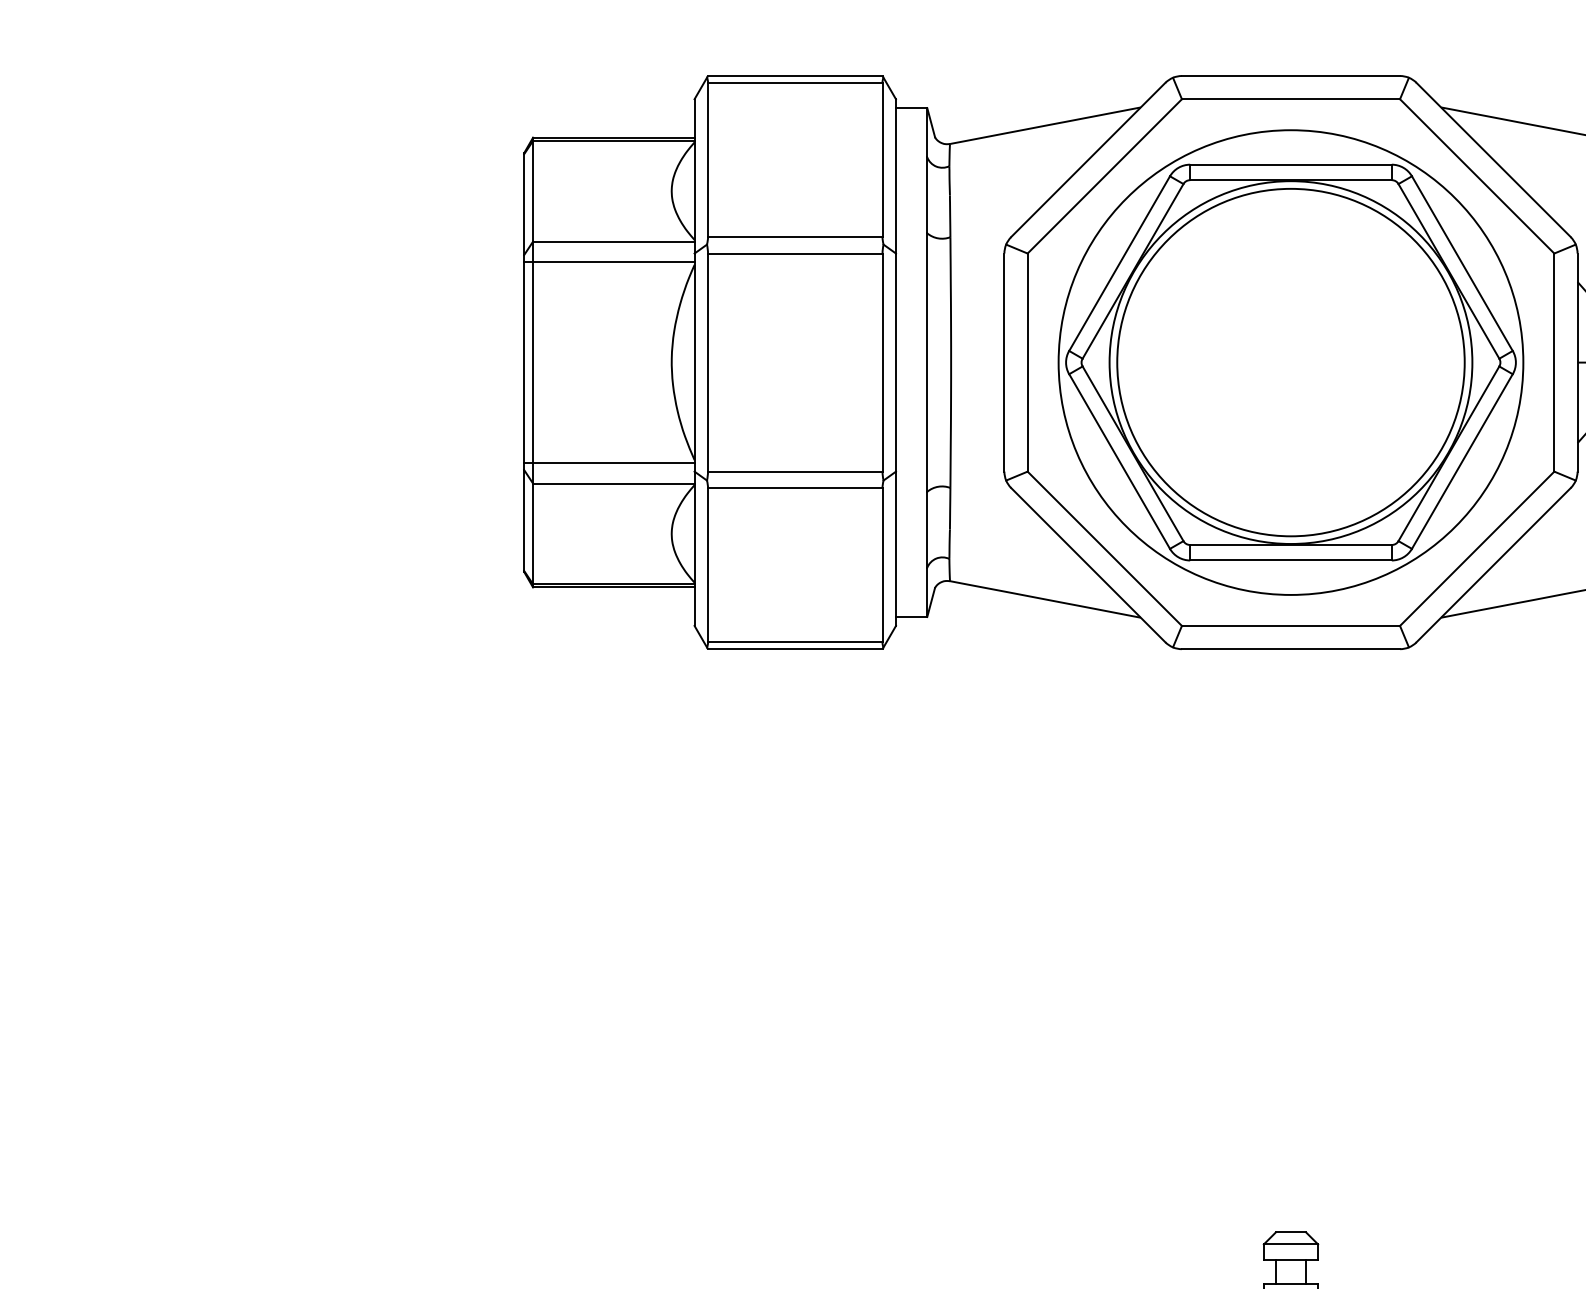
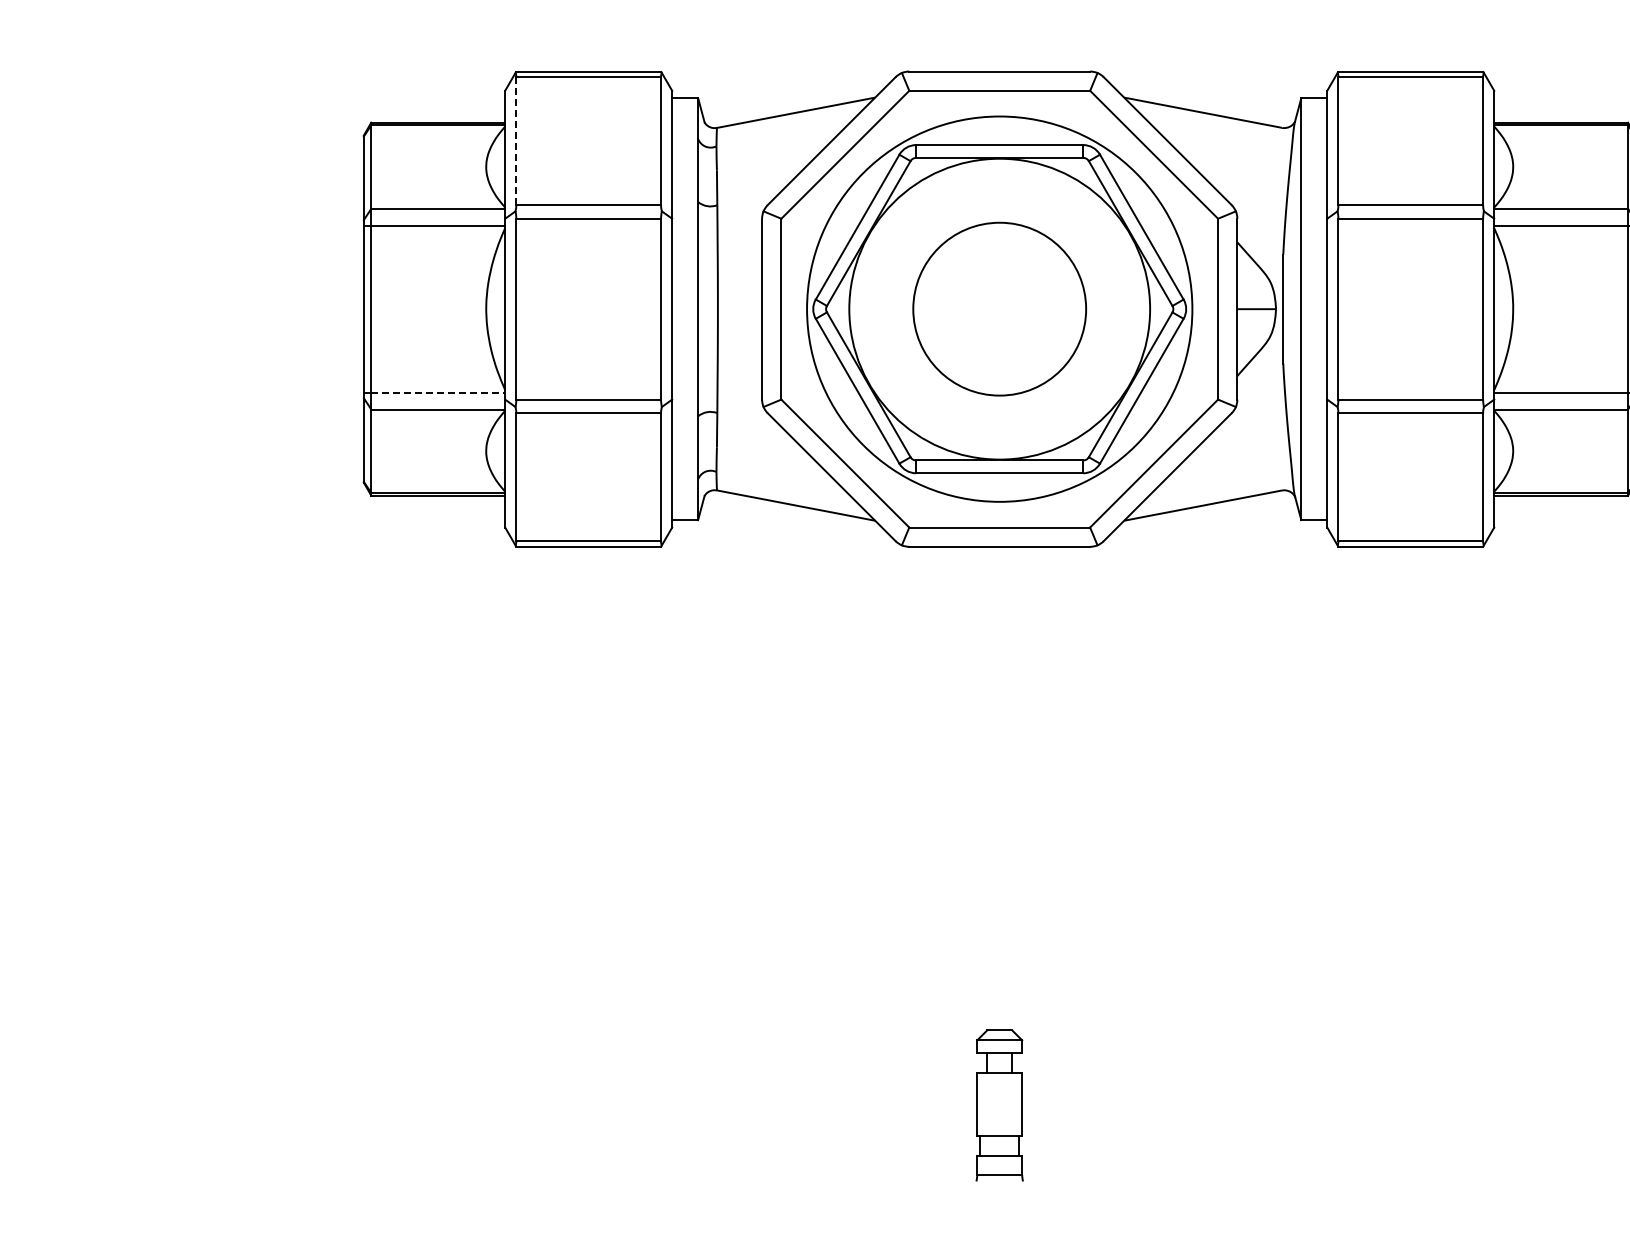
line: (708, 160) -> (516, 141), solid -> dashed
circle: (1290, 362) -> (999, 309), size x0.6
line: (614, 463) -> (438, 392), solid -> dashed

